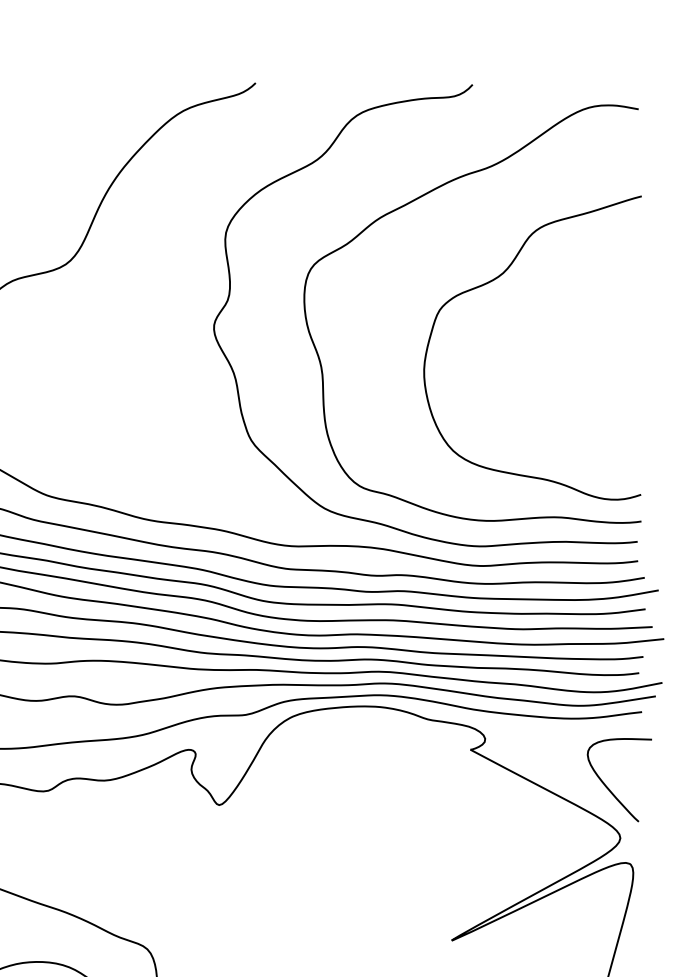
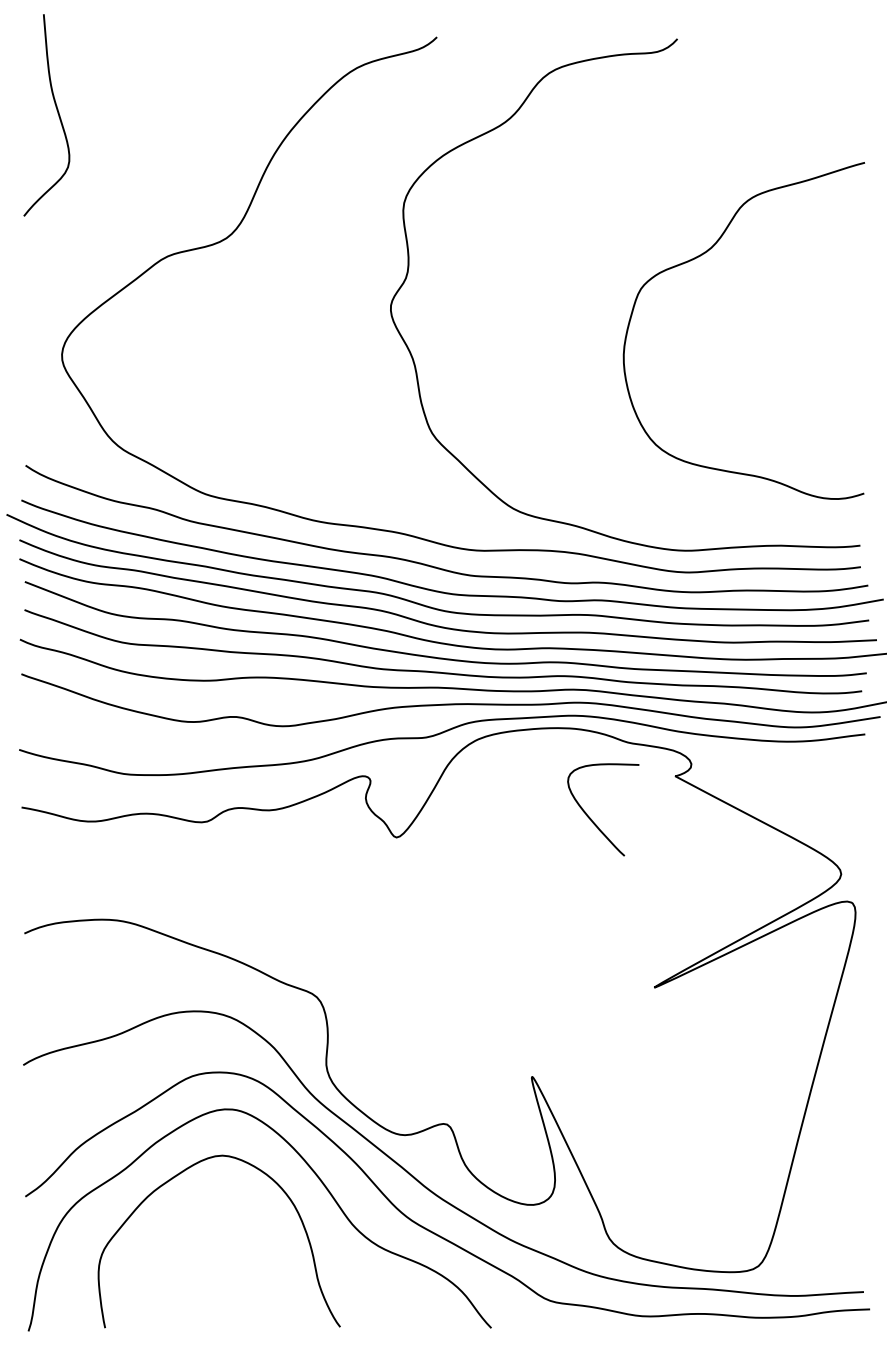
curve: (415, 200) -> (614, 167), removed
curve: (608, 787) -> (591, 818), moved

